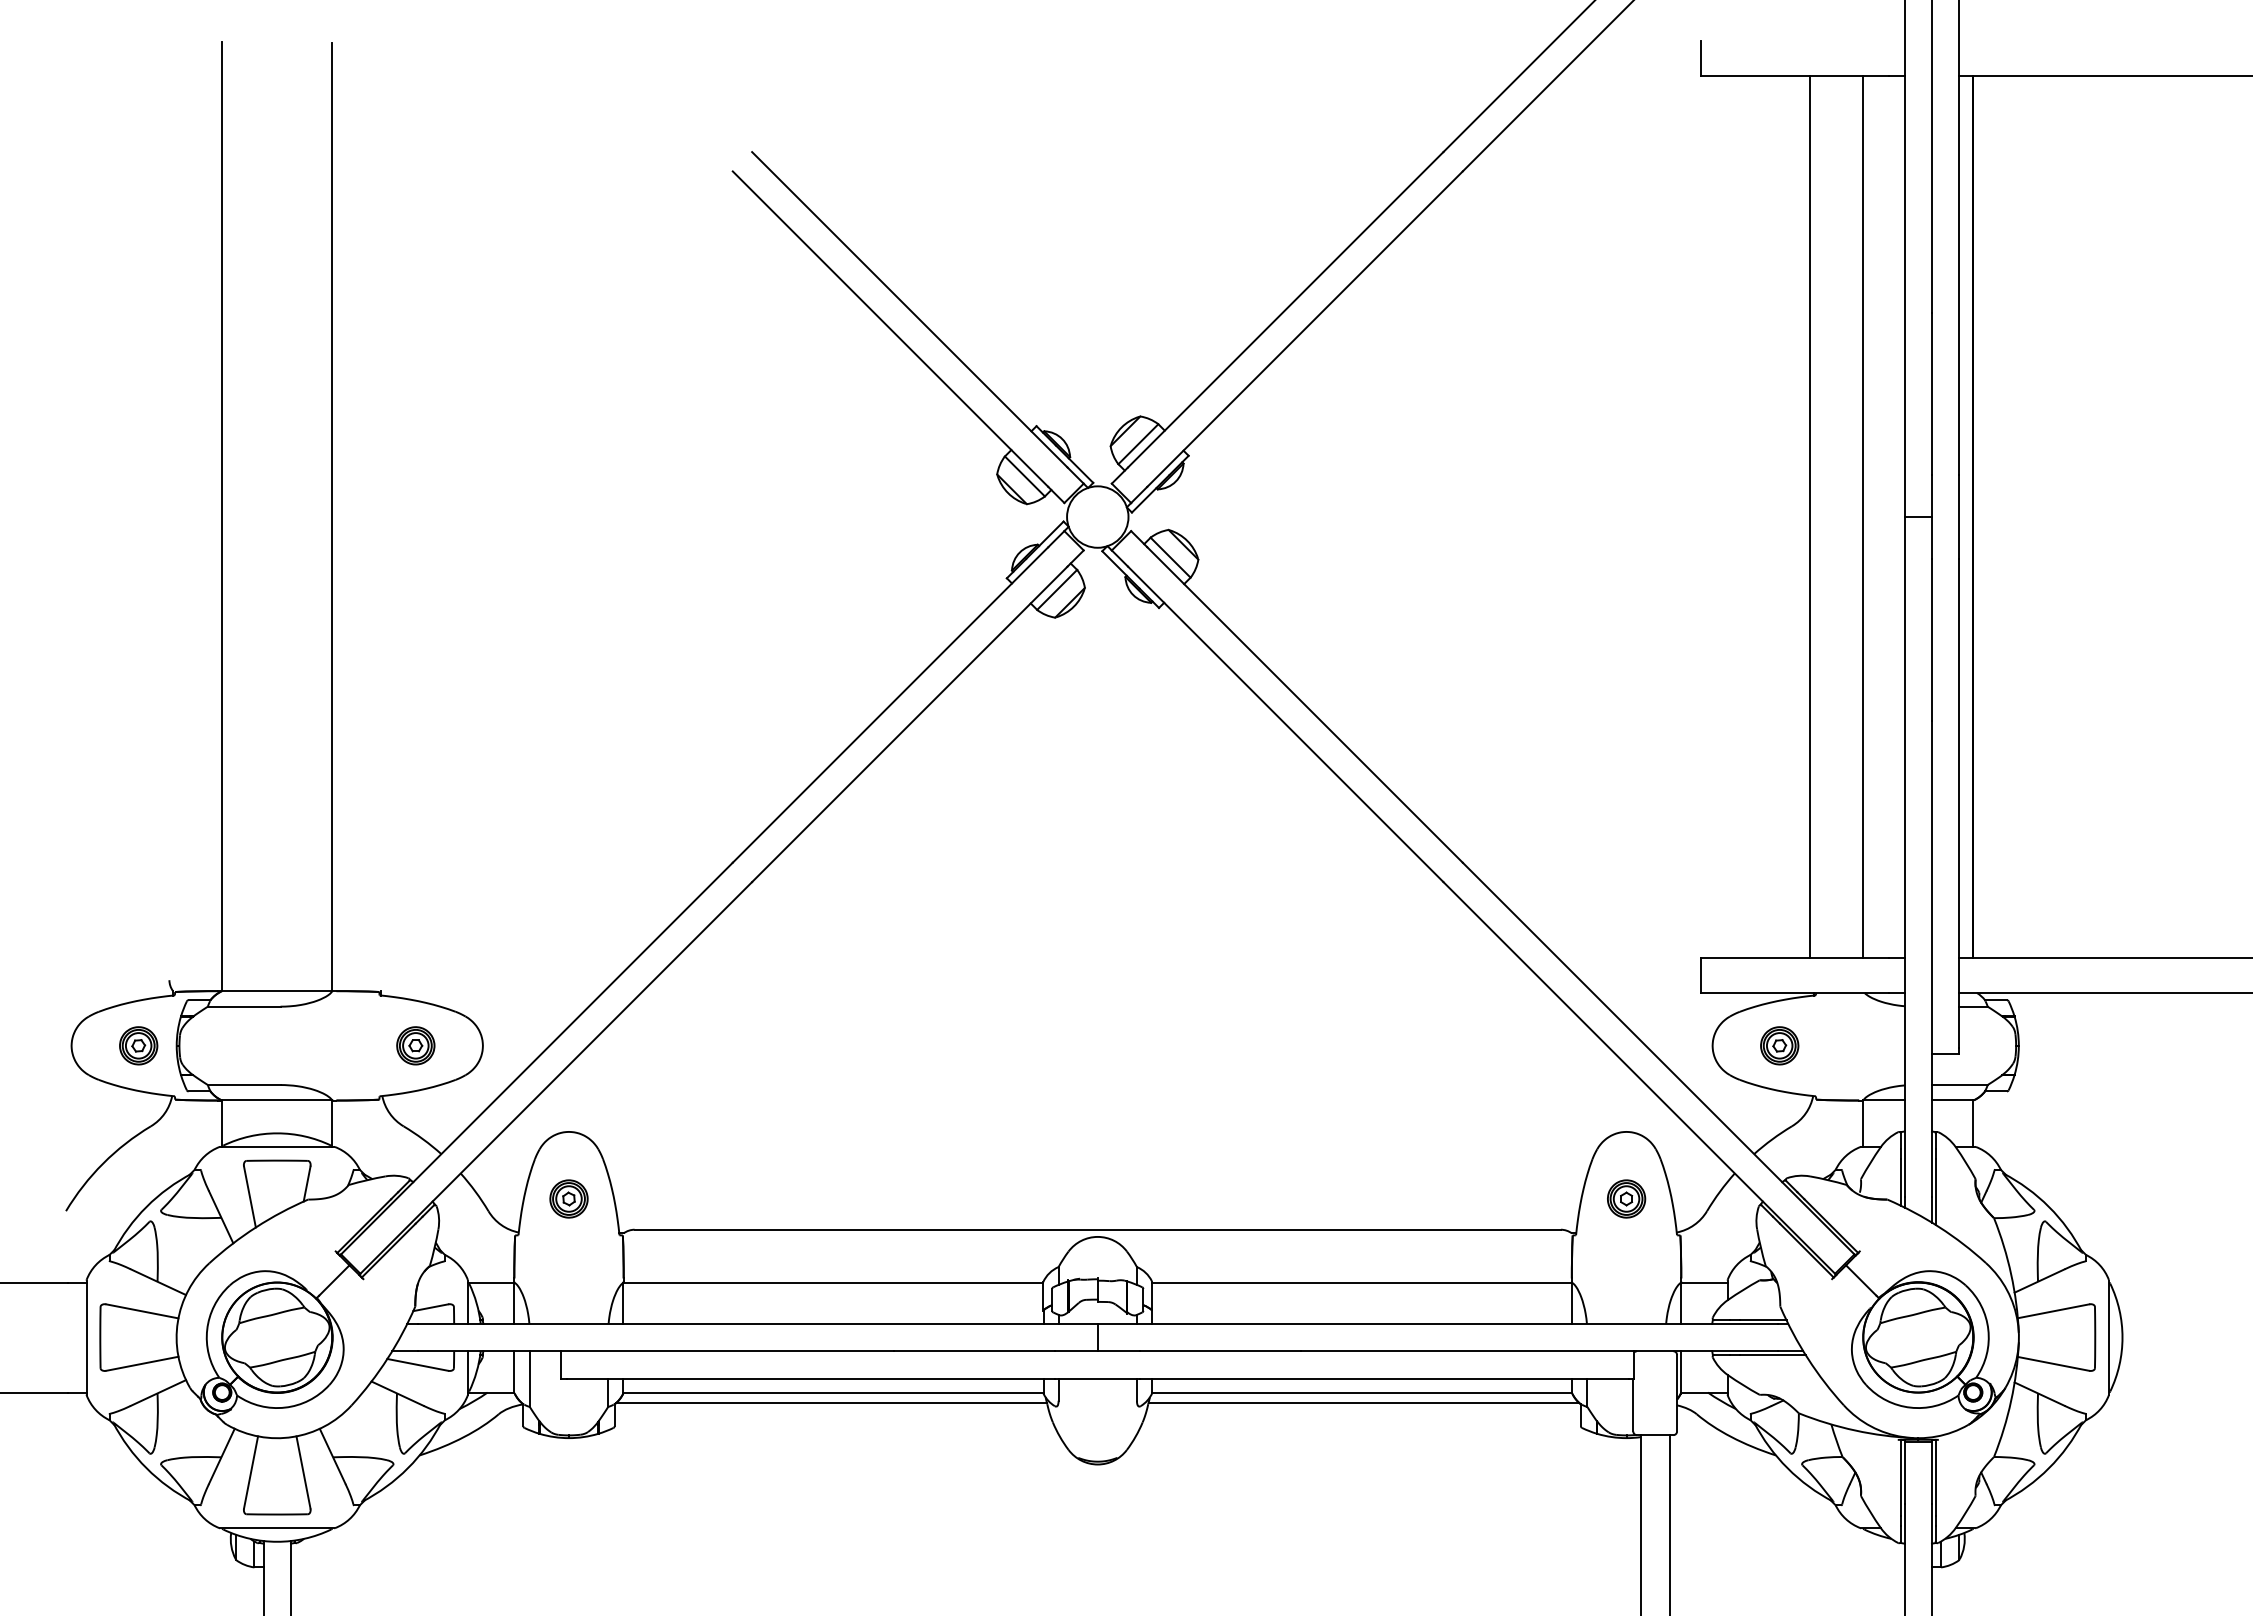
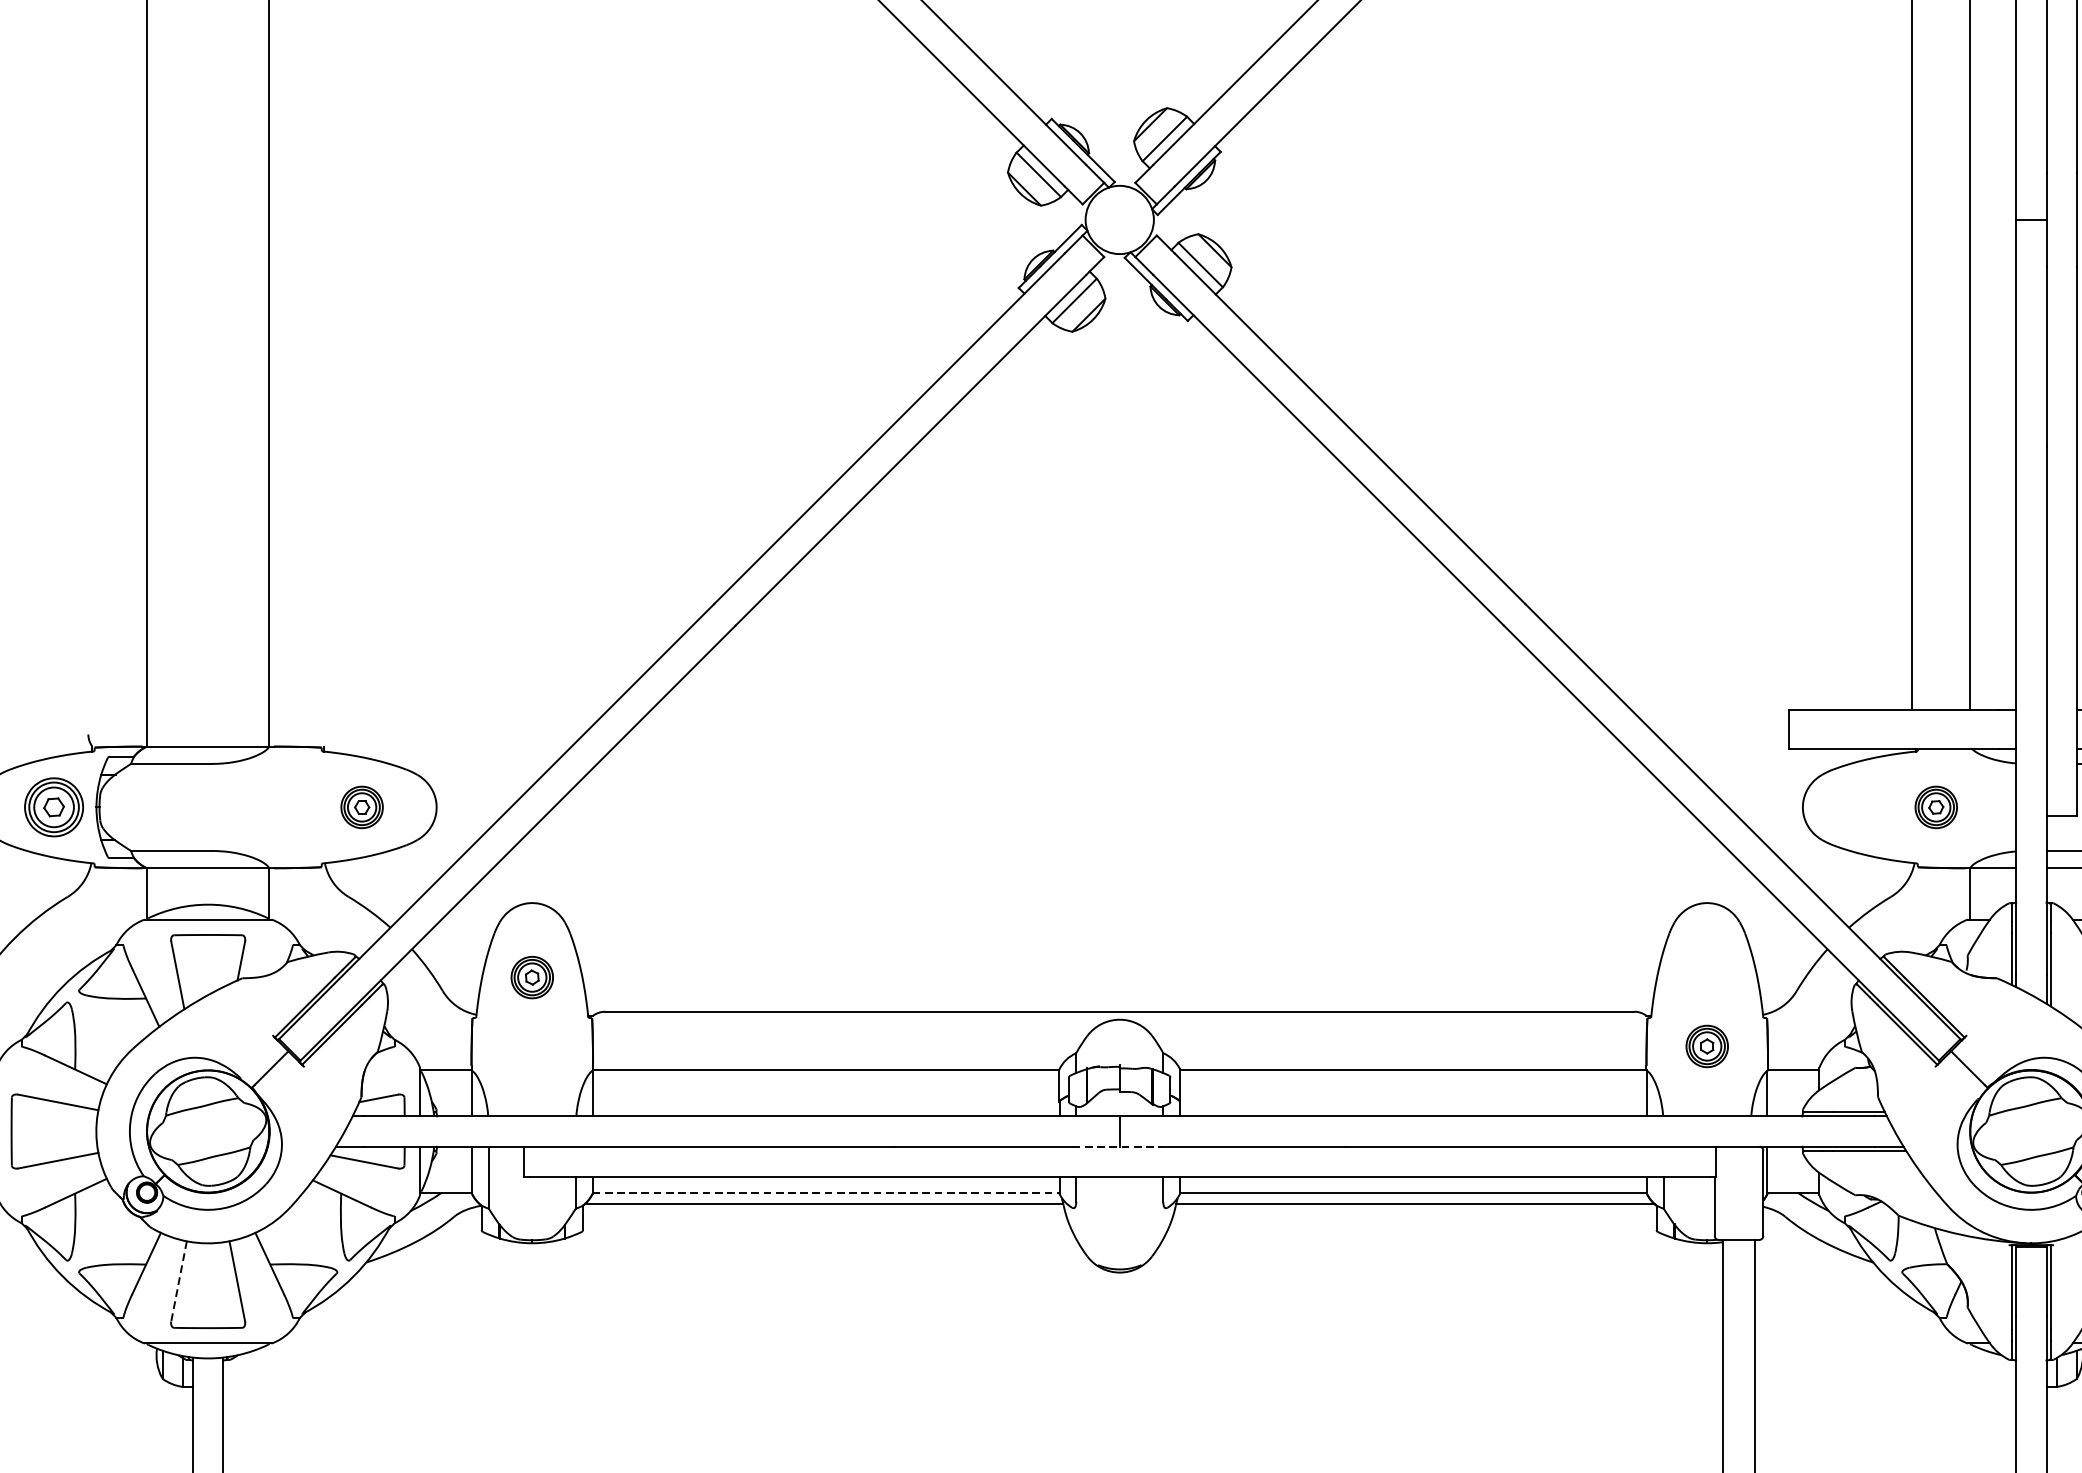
part: (138, 1045) -> (54, 807), size x1.4
part: (1779, 1045) -> (1936, 807), moved
part: (1626, 1198) -> (1707, 1045), moved
line: (1098, 1351) -> (1120, 1147), solid -> dashed
line: (833, 1392) -> (826, 1192), solid -> dashed
line: (251, 1472) -> (179, 1281), solid -> dashed

